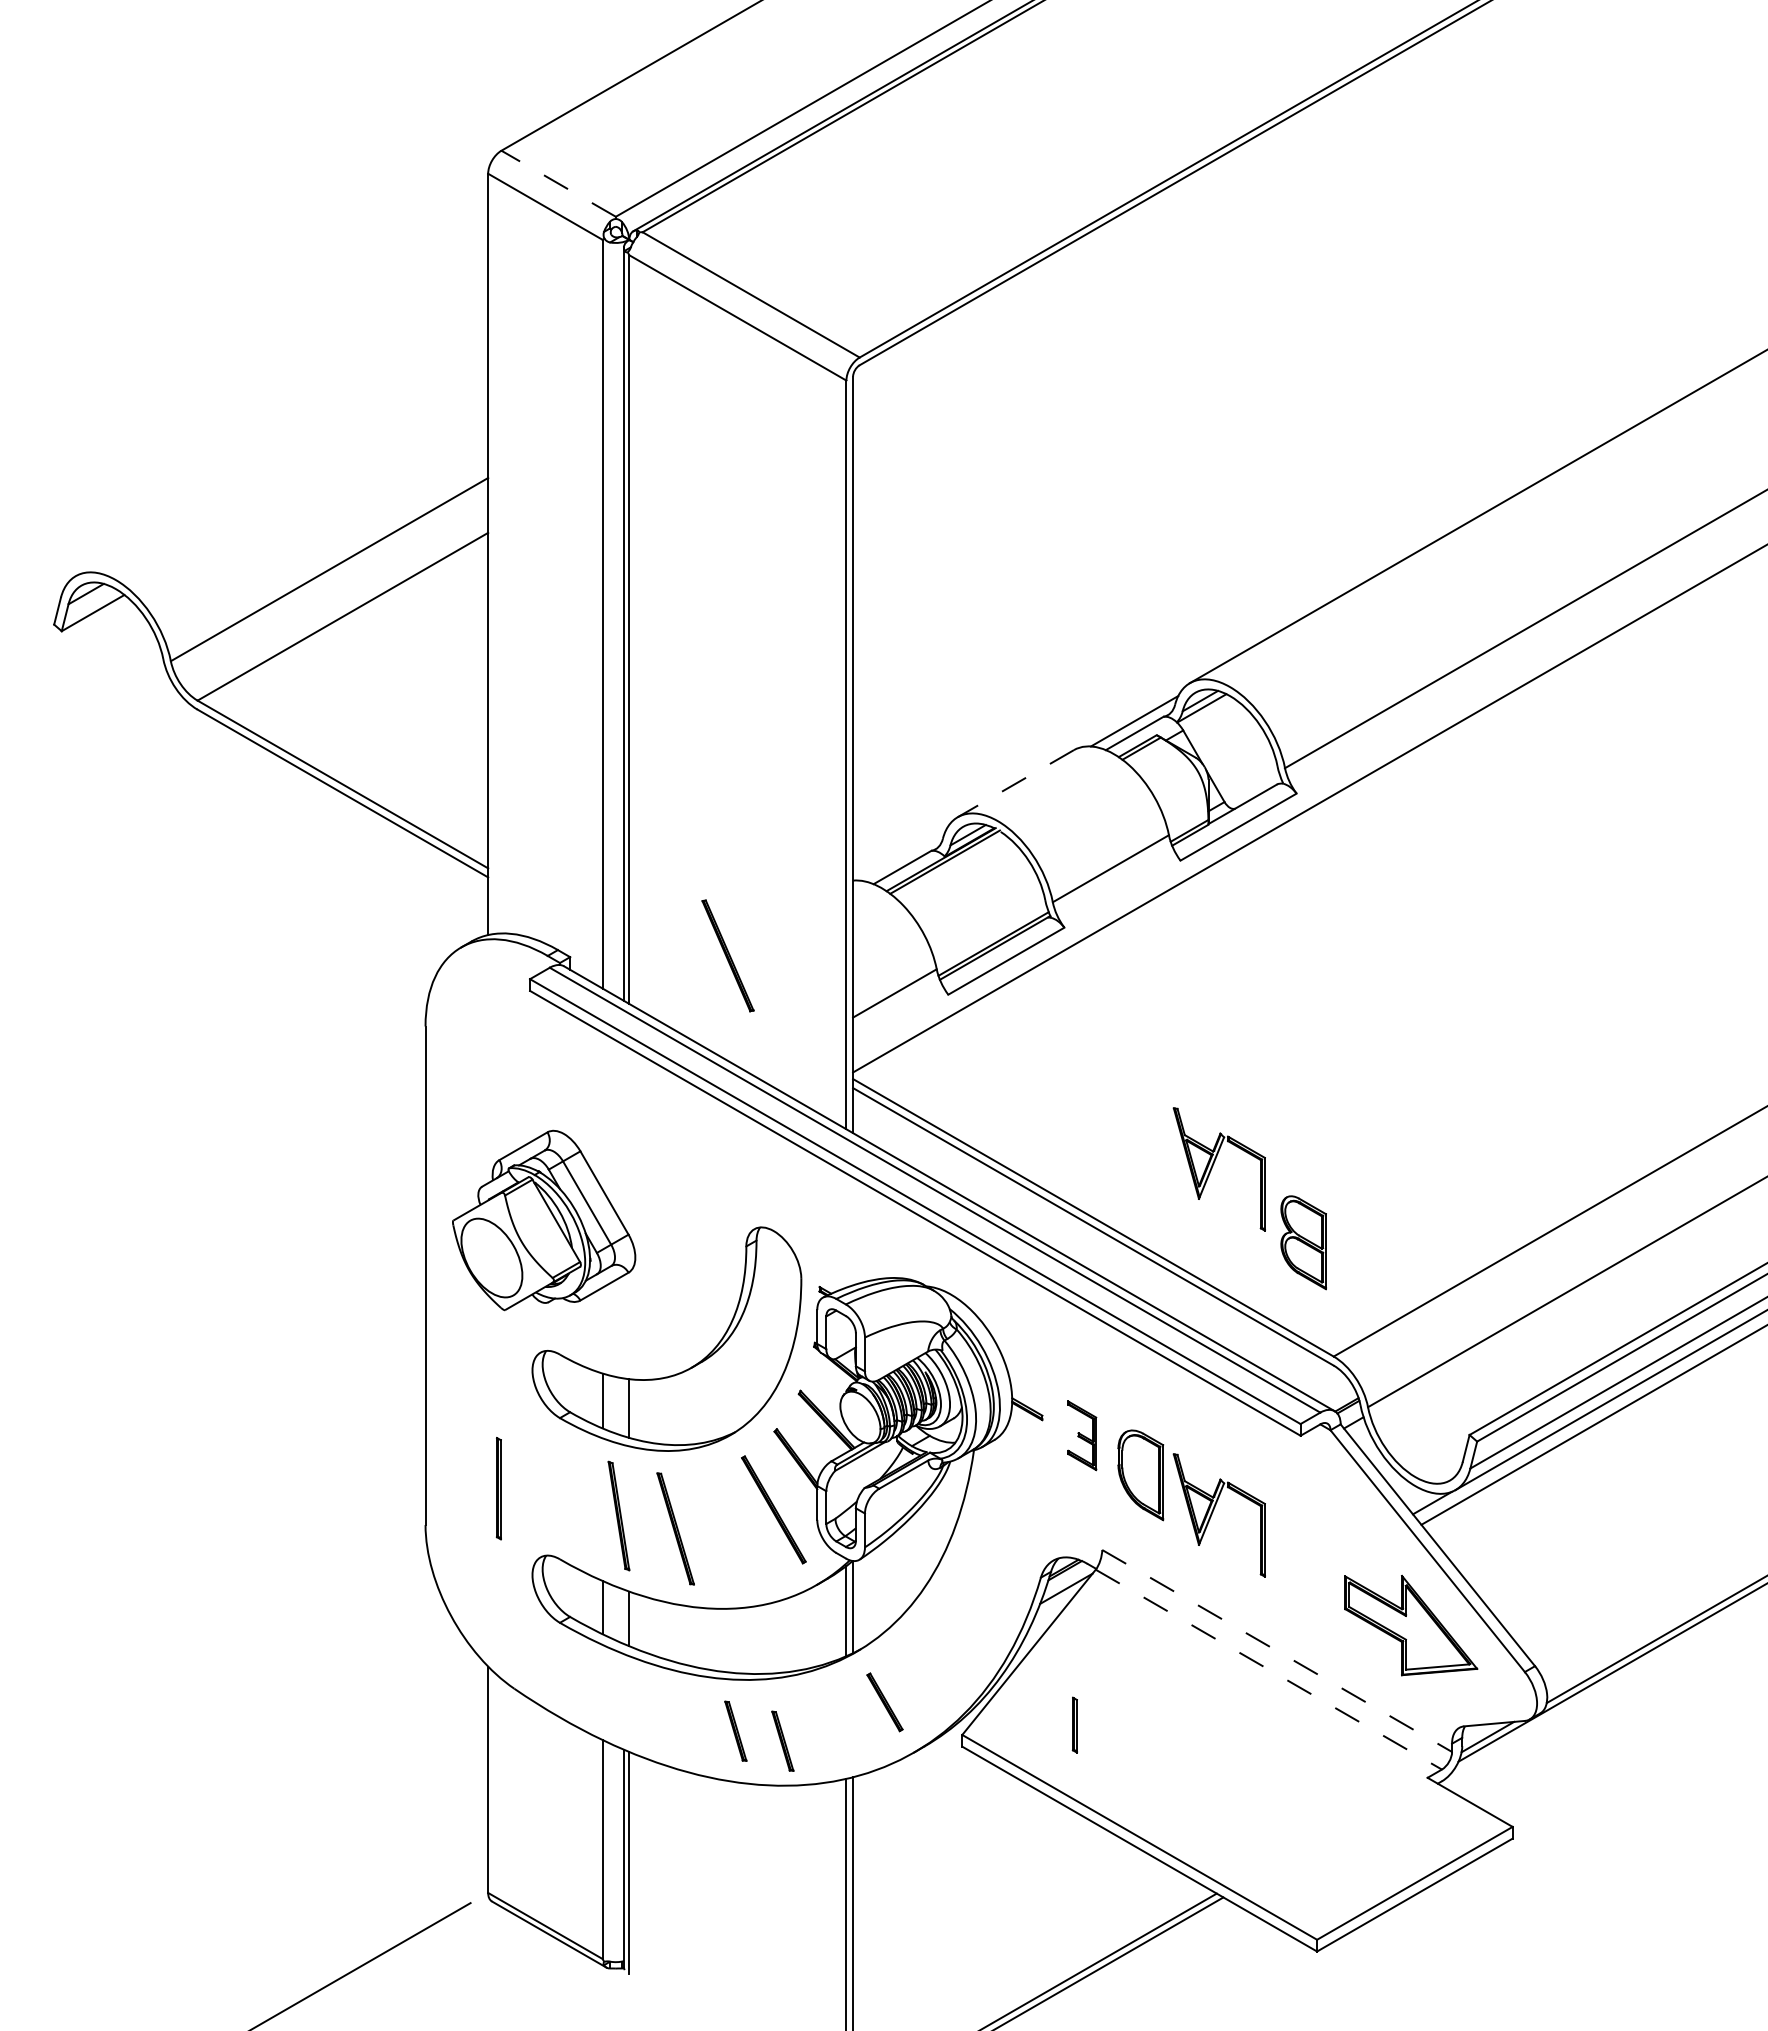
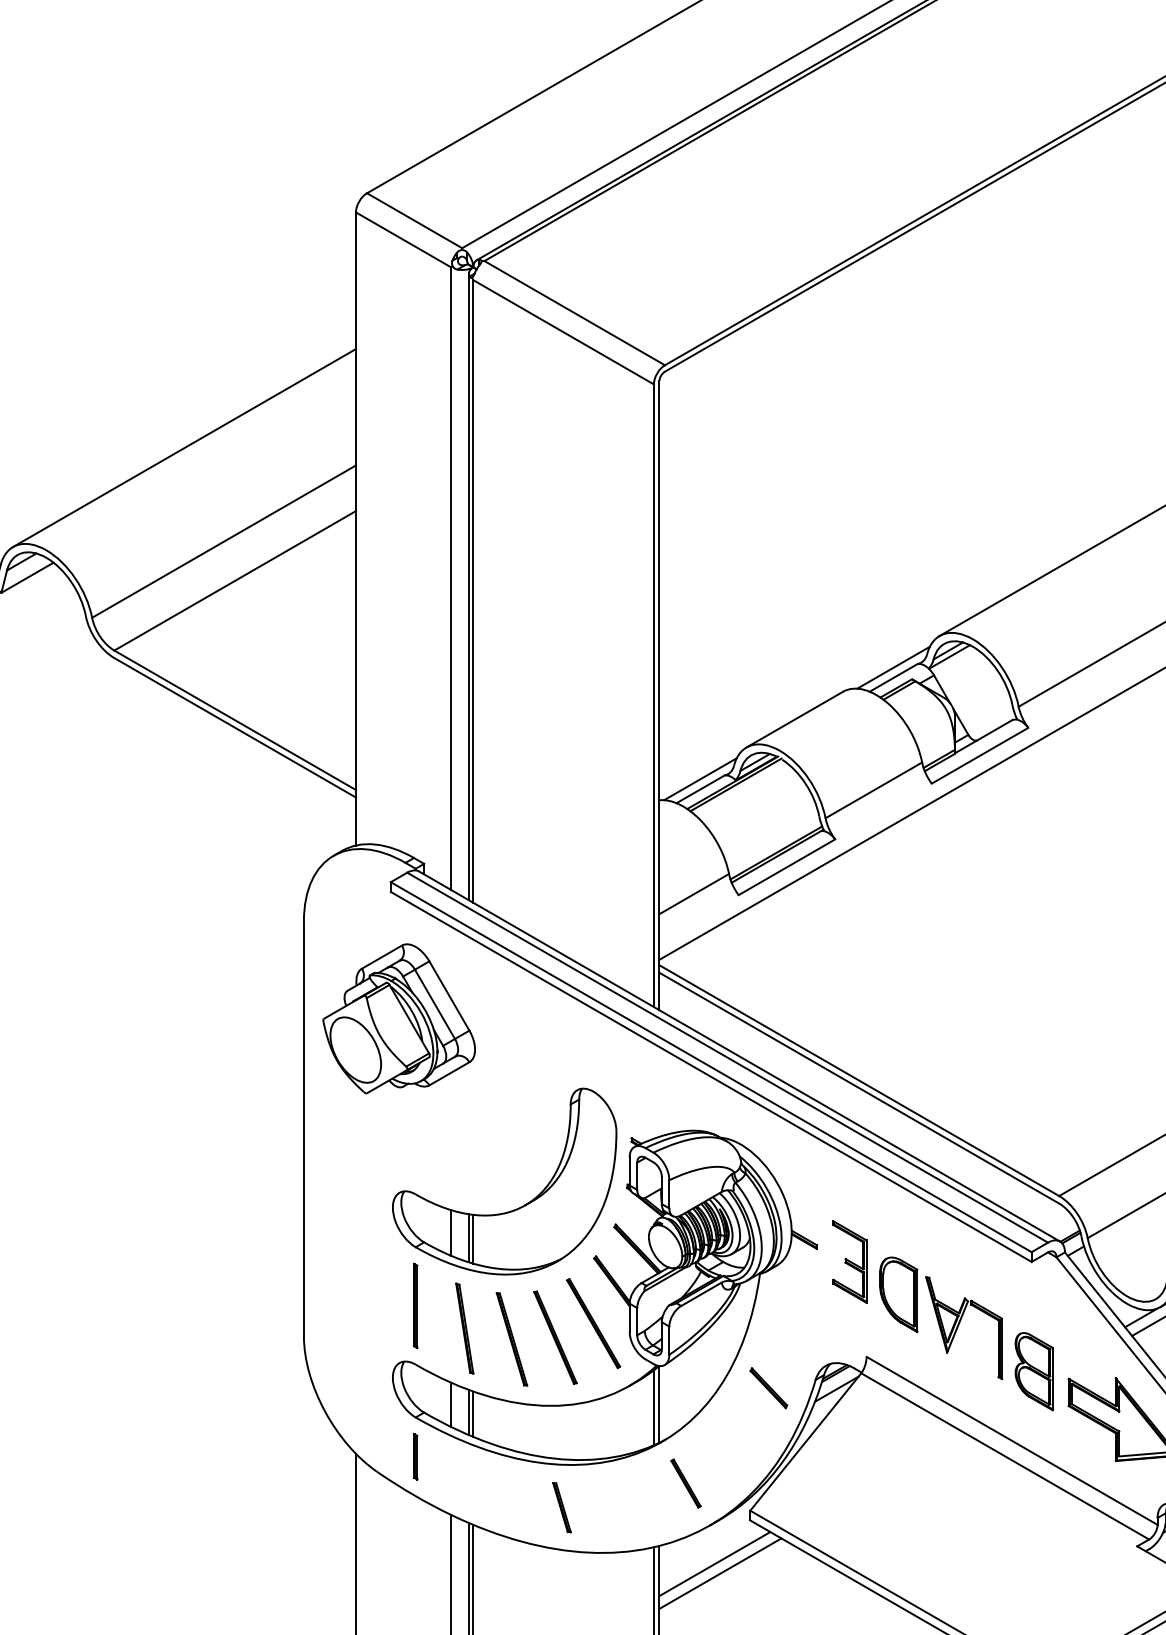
line: (558, 183) -> (414, 220), dashed -> solid
line: (281, 457) -> (184, 448), added
line: (1015, 783) -> (794, 719), dashed -> solid
line: (902, 855) -> (700, 779), added
part: (727, 955) -> (555, 1337), moved
part: (1218, 1169) -> (963, 1040), removed
part: (544, 1220) -> (399, 1018), moved
part: (1303, 1242) -> (1034, 1371), moved
line: (623, 1407) -> (468, 1238), added
part: (1082, 1435) -> (850, 1261), size x1.43
part: (498, 1488) -> (415, 1305), moved
part: (984, 1587) -> (768, 1388), added
line: (623, 1616) -> (468, 1412), added
line: (1277, 1650) -> (1012, 1440), dashed -> solid
line: (1268, 1669) -> (1004, 1456), dashed -> solid
part: (1074, 1724) -> (415, 1456), moved
part: (782, 1740) -> (600, 1515), removed
line: (919, 1798) -> (714, 1563), added
line: (926, 1810) -> (720, 1573), added

